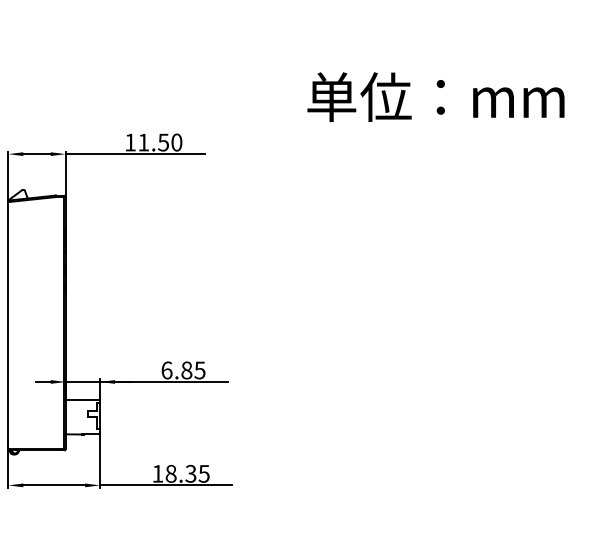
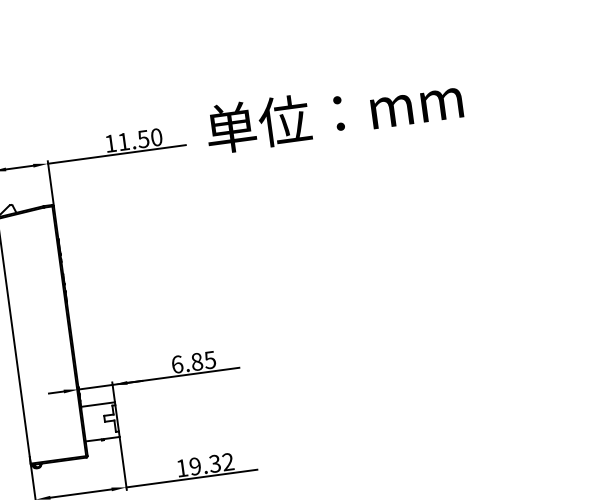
text: (435, 96) -> (333, 113), moved
text: (187, 473) -> (211, 463), 18.35 -> 19.32

